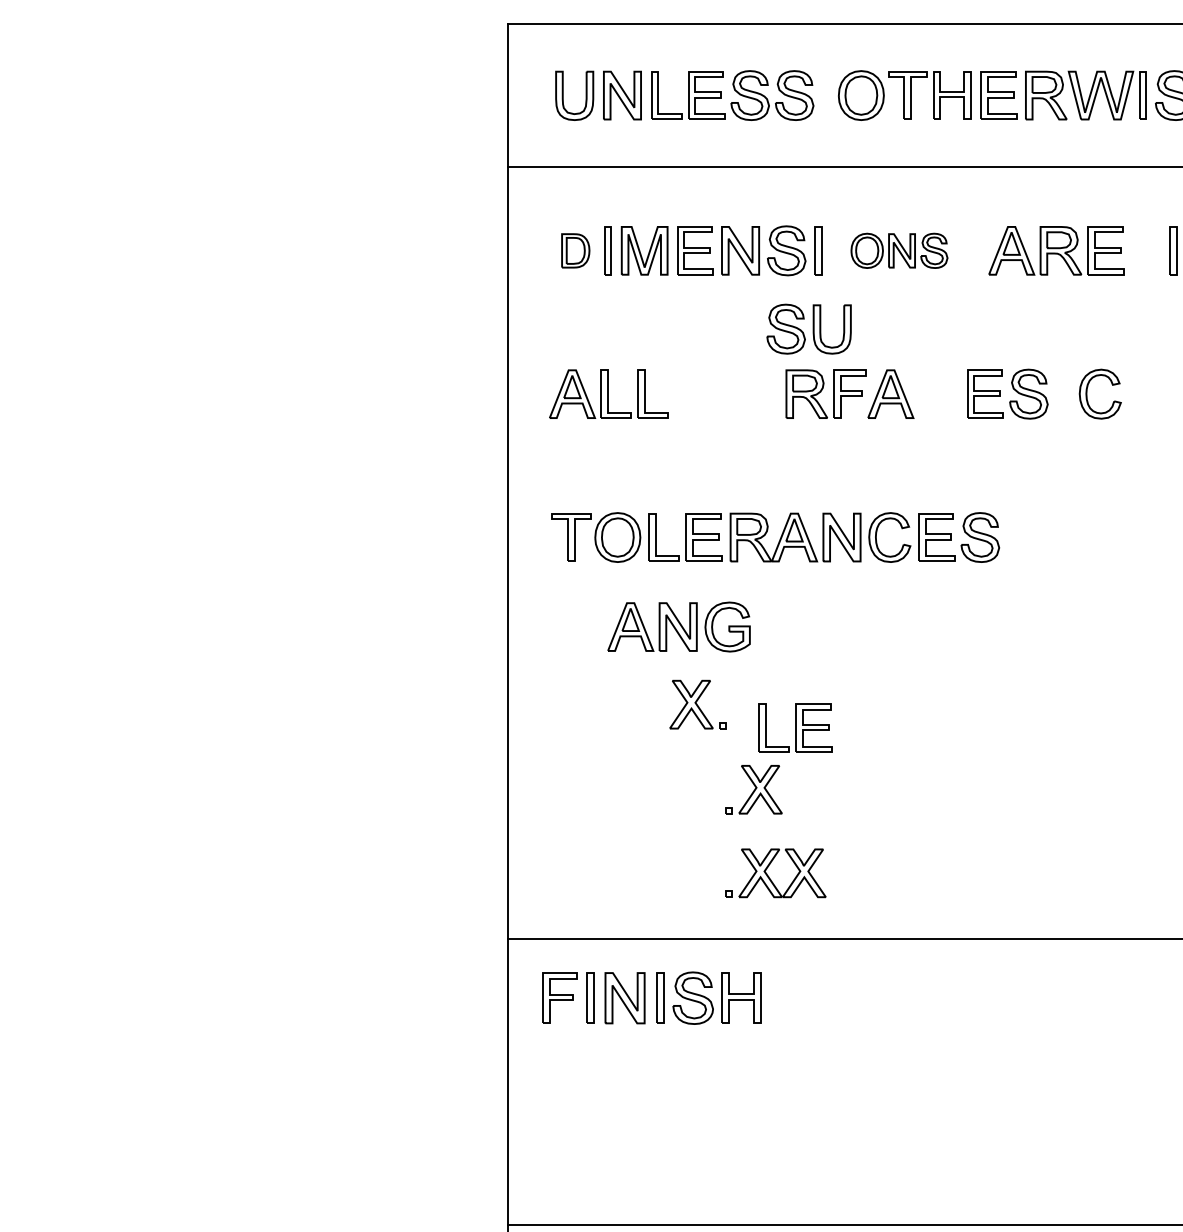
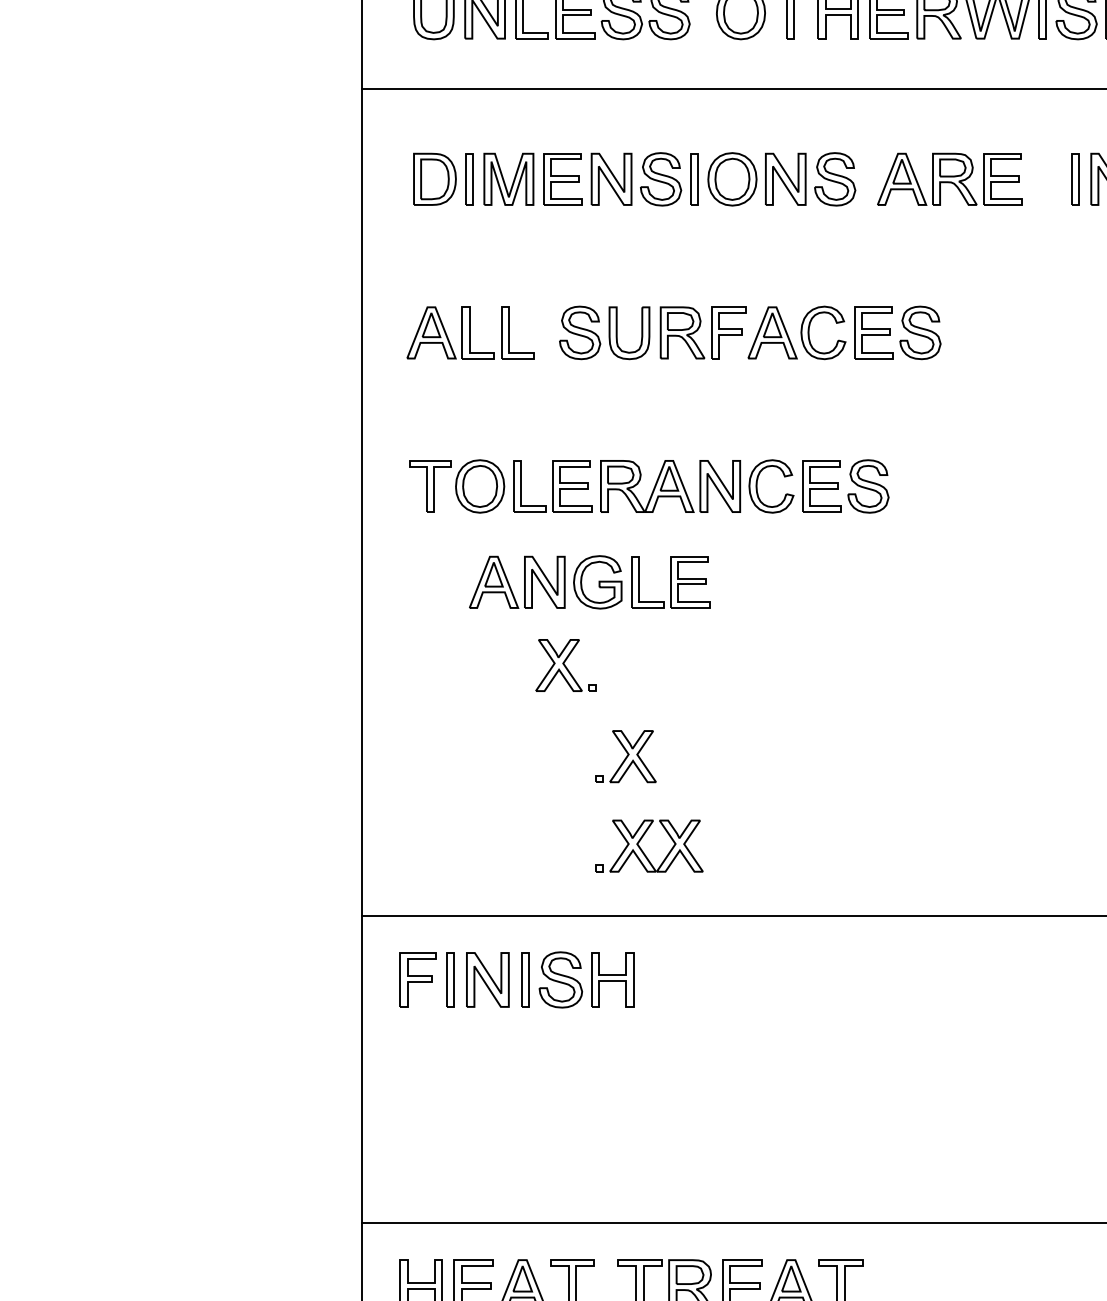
part: (575, 250) -> (434, 178), size x1.43
part: (899, 250) -> (781, 178), size x1.43
part: (808, 328) -> (604, 332), moved
part: (1087, 393) -> (809, 332), moved
part: (795, 727) -> (670, 581), moved

